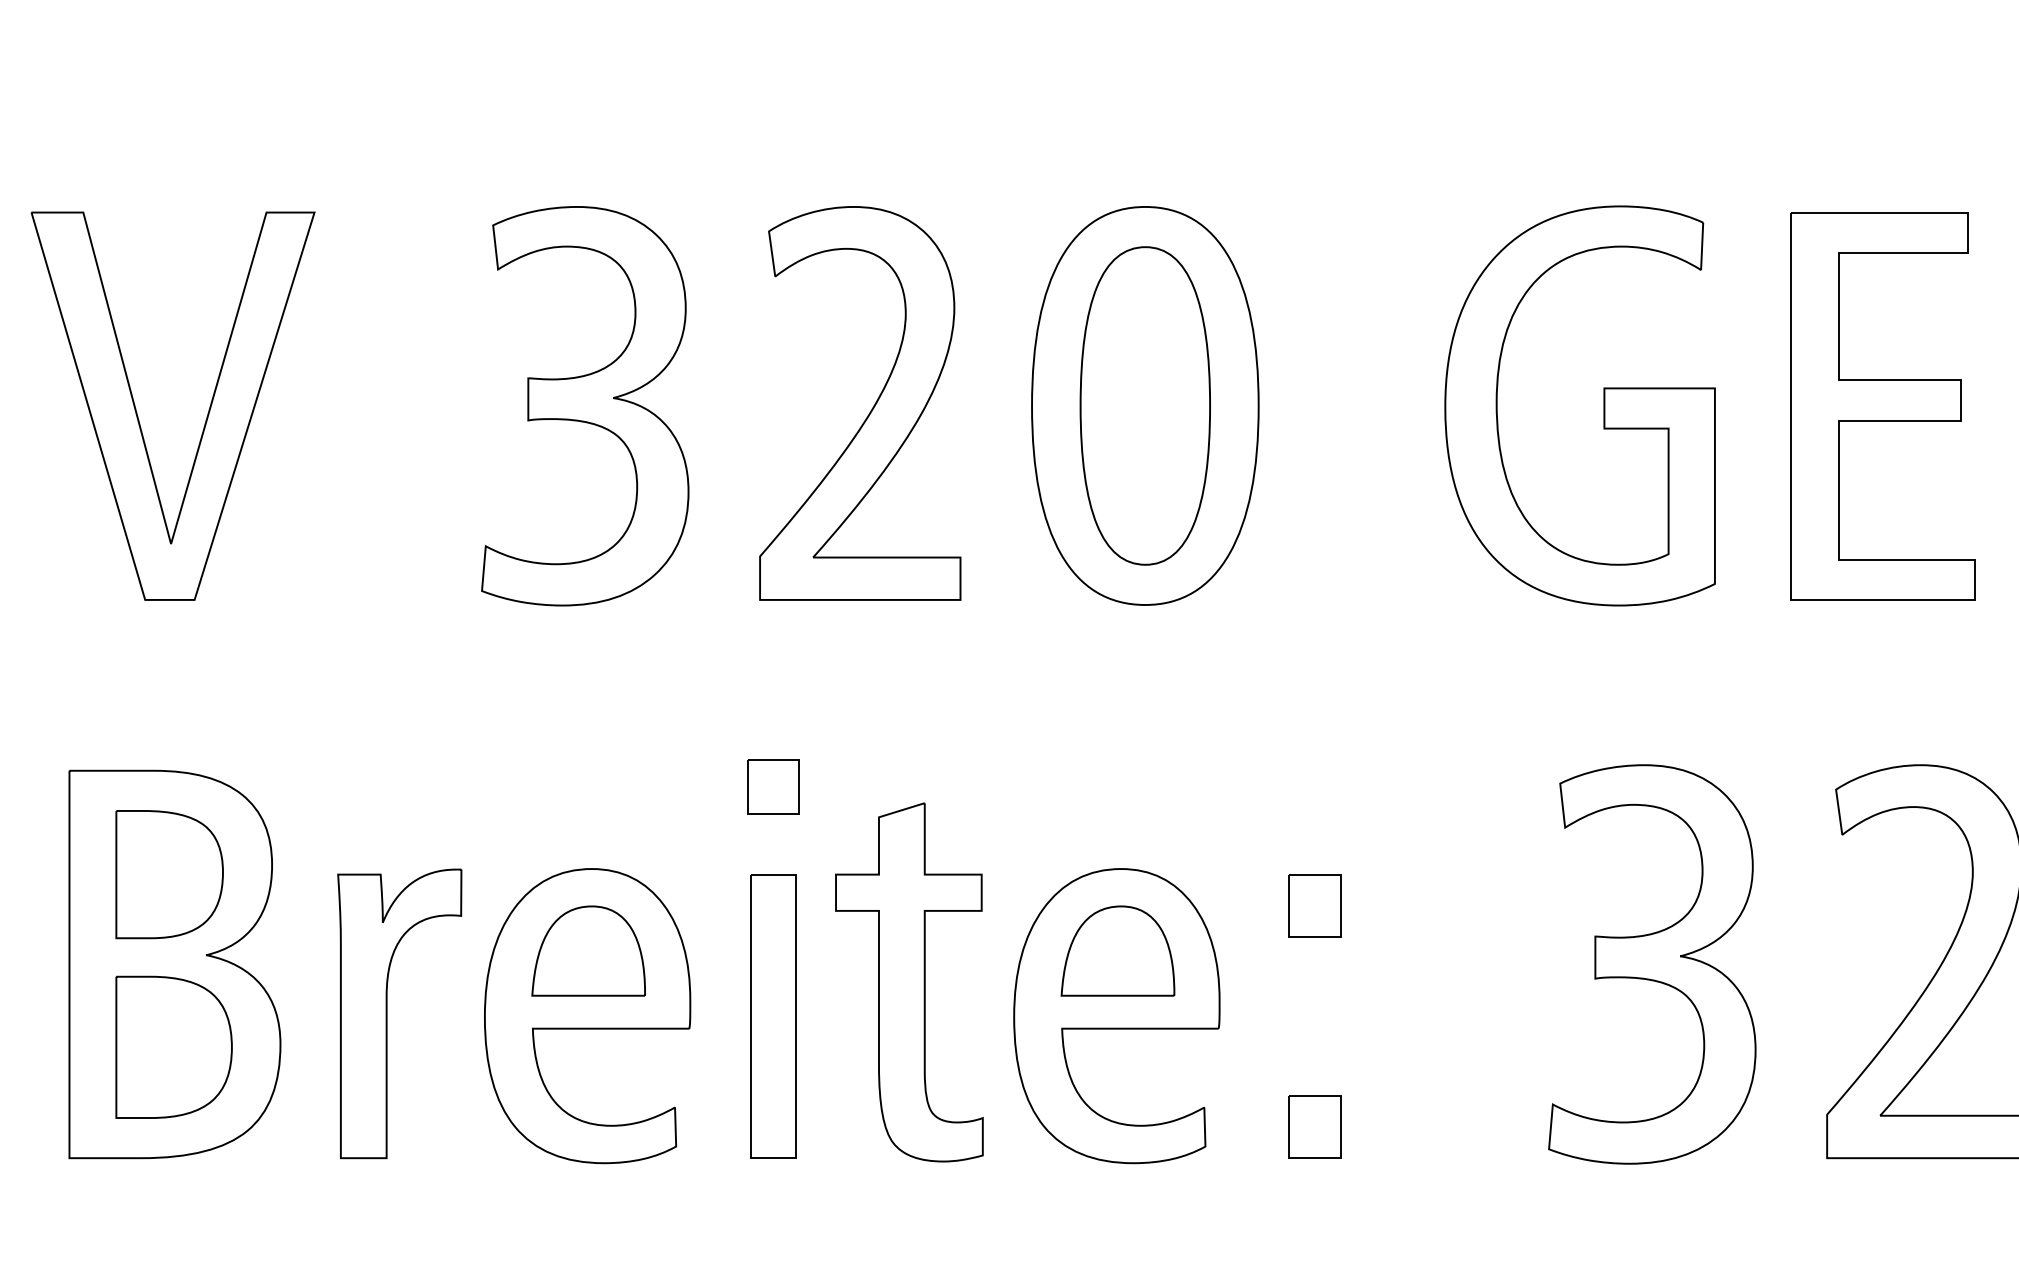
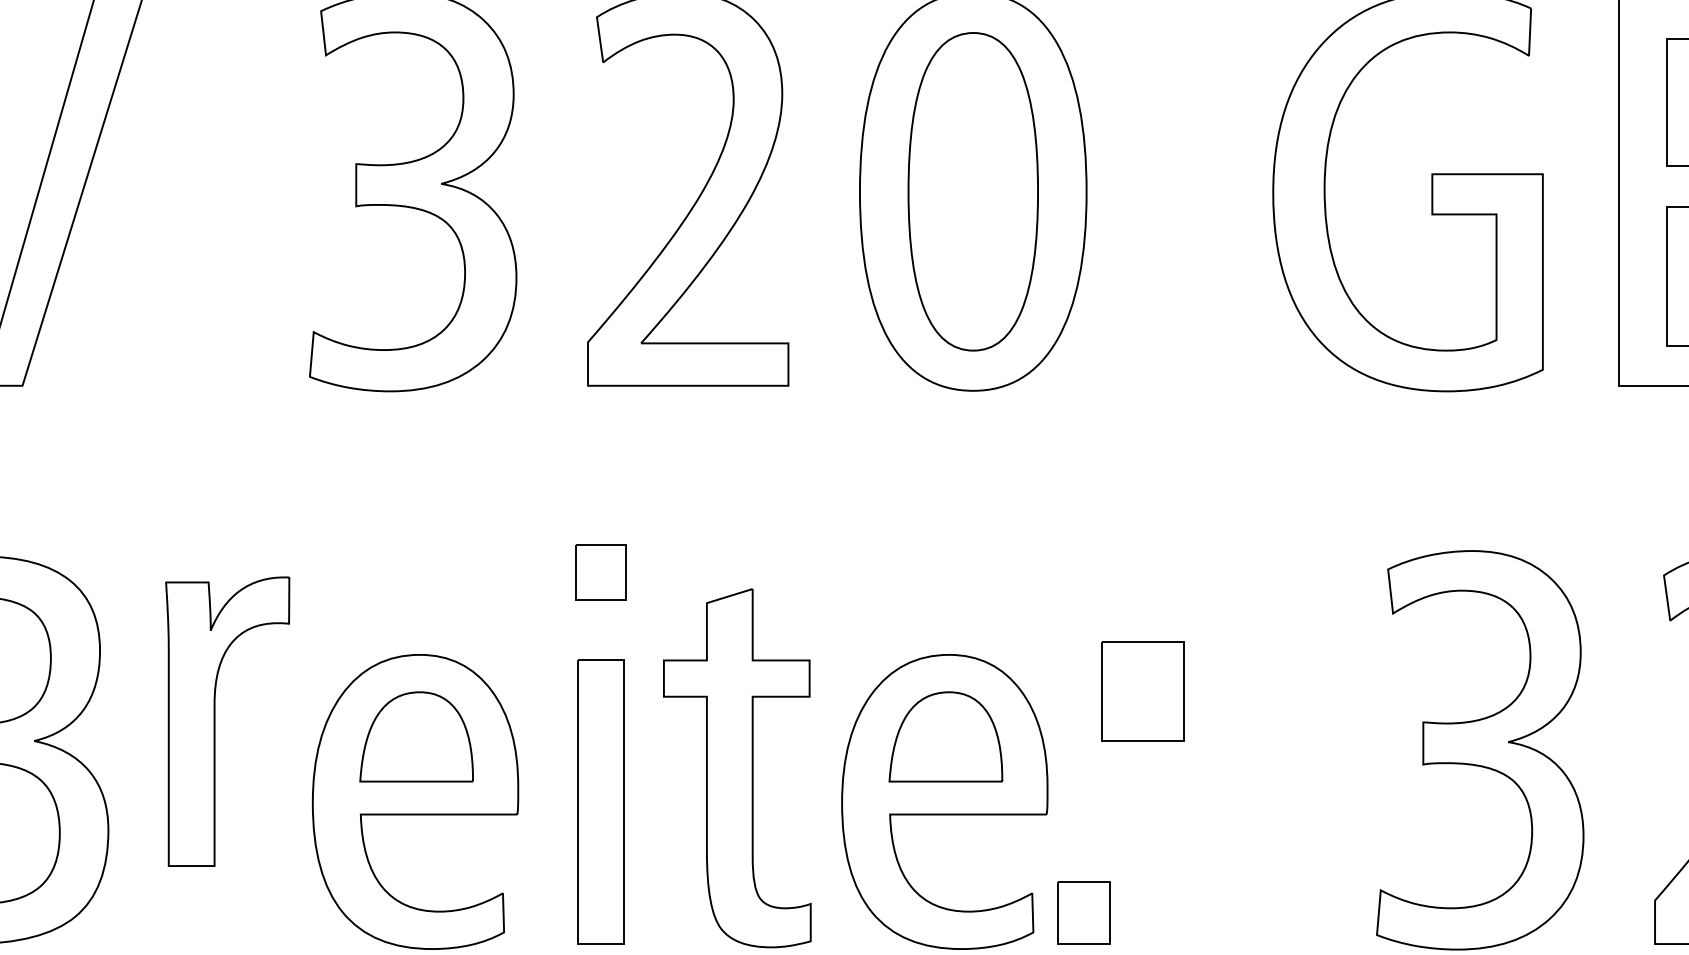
part: (1314, 905) -> (1142, 691), size x1.6
part: (387, 1013) -> (215, 721), moved
part: (1314, 1126) -> (1083, 912), moved

